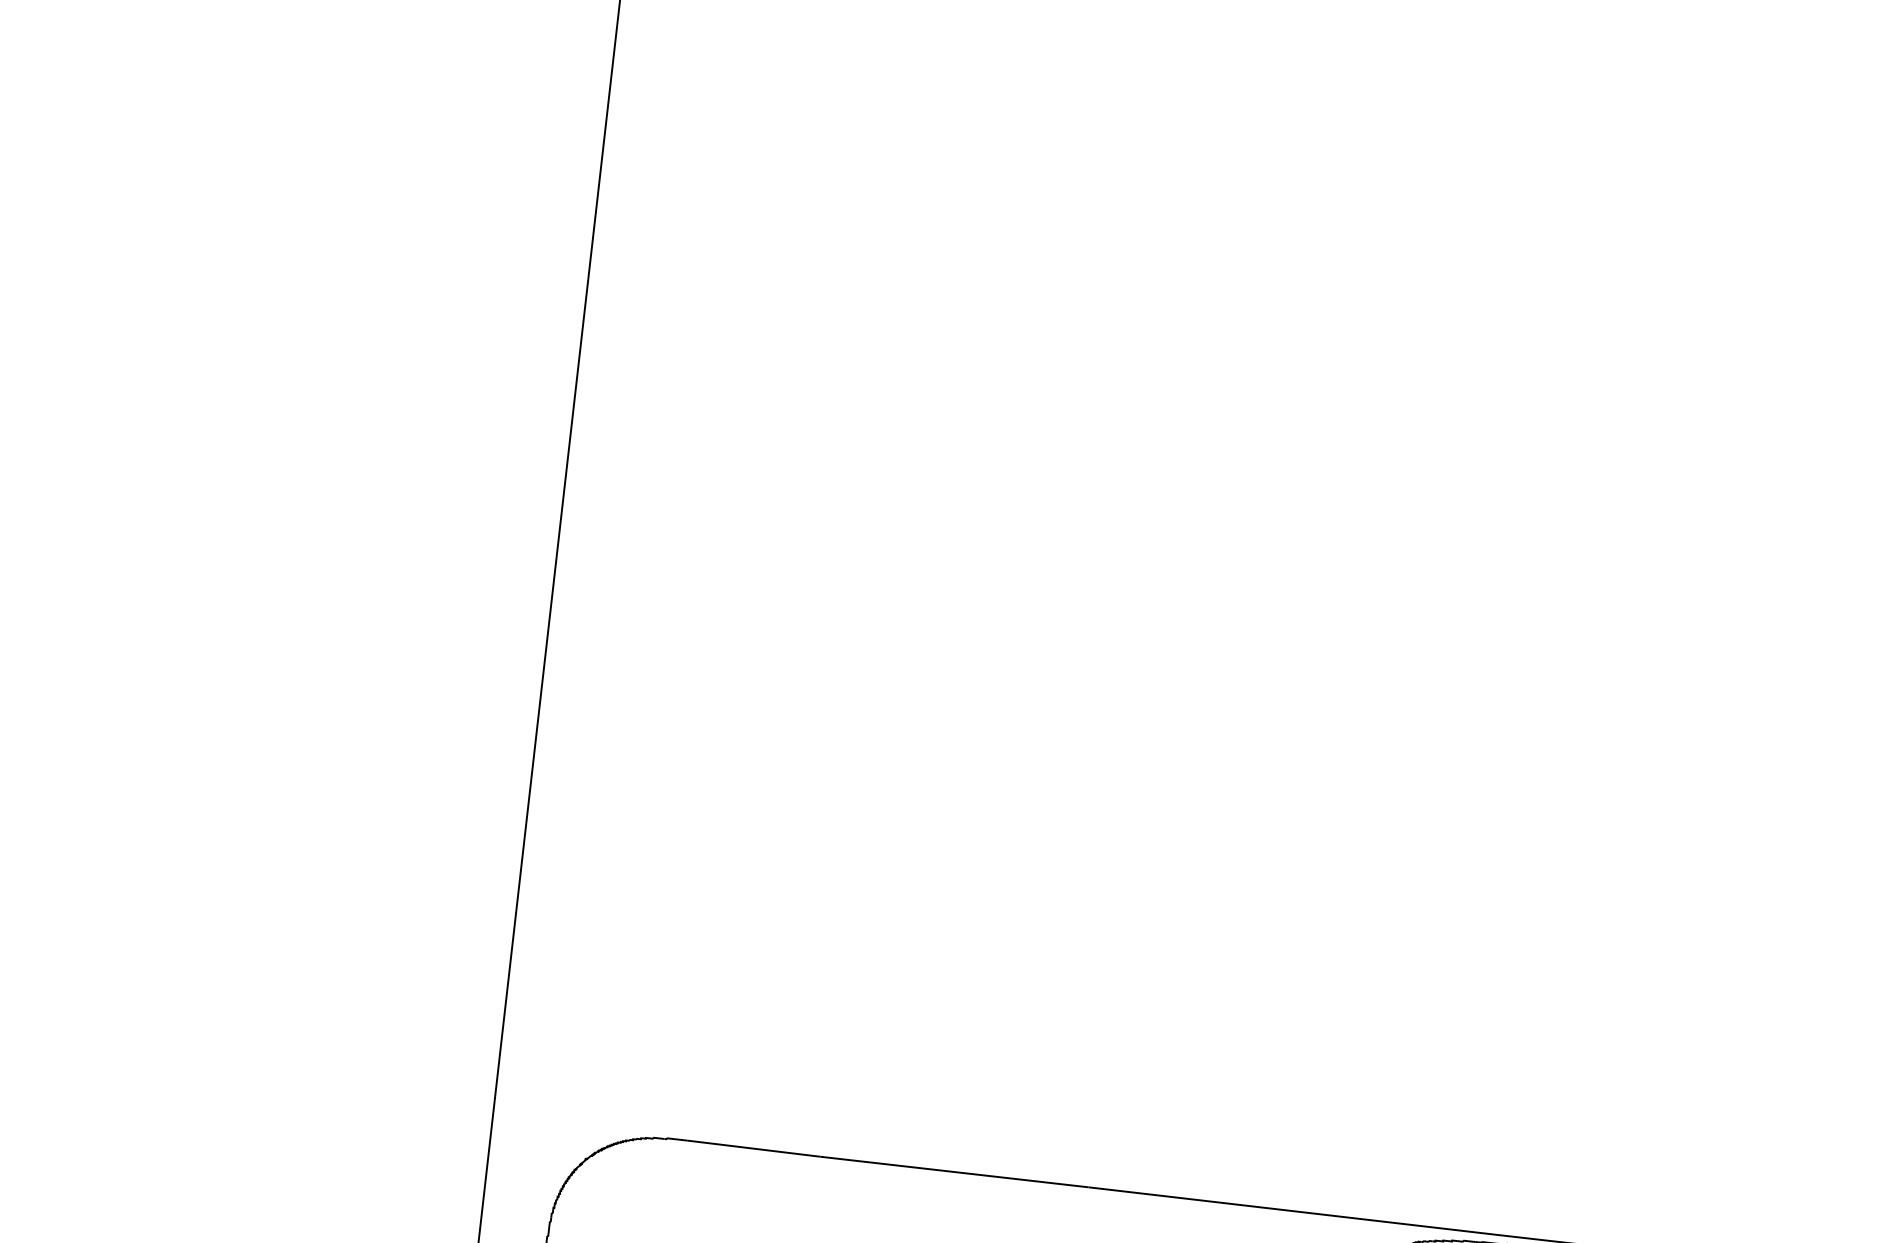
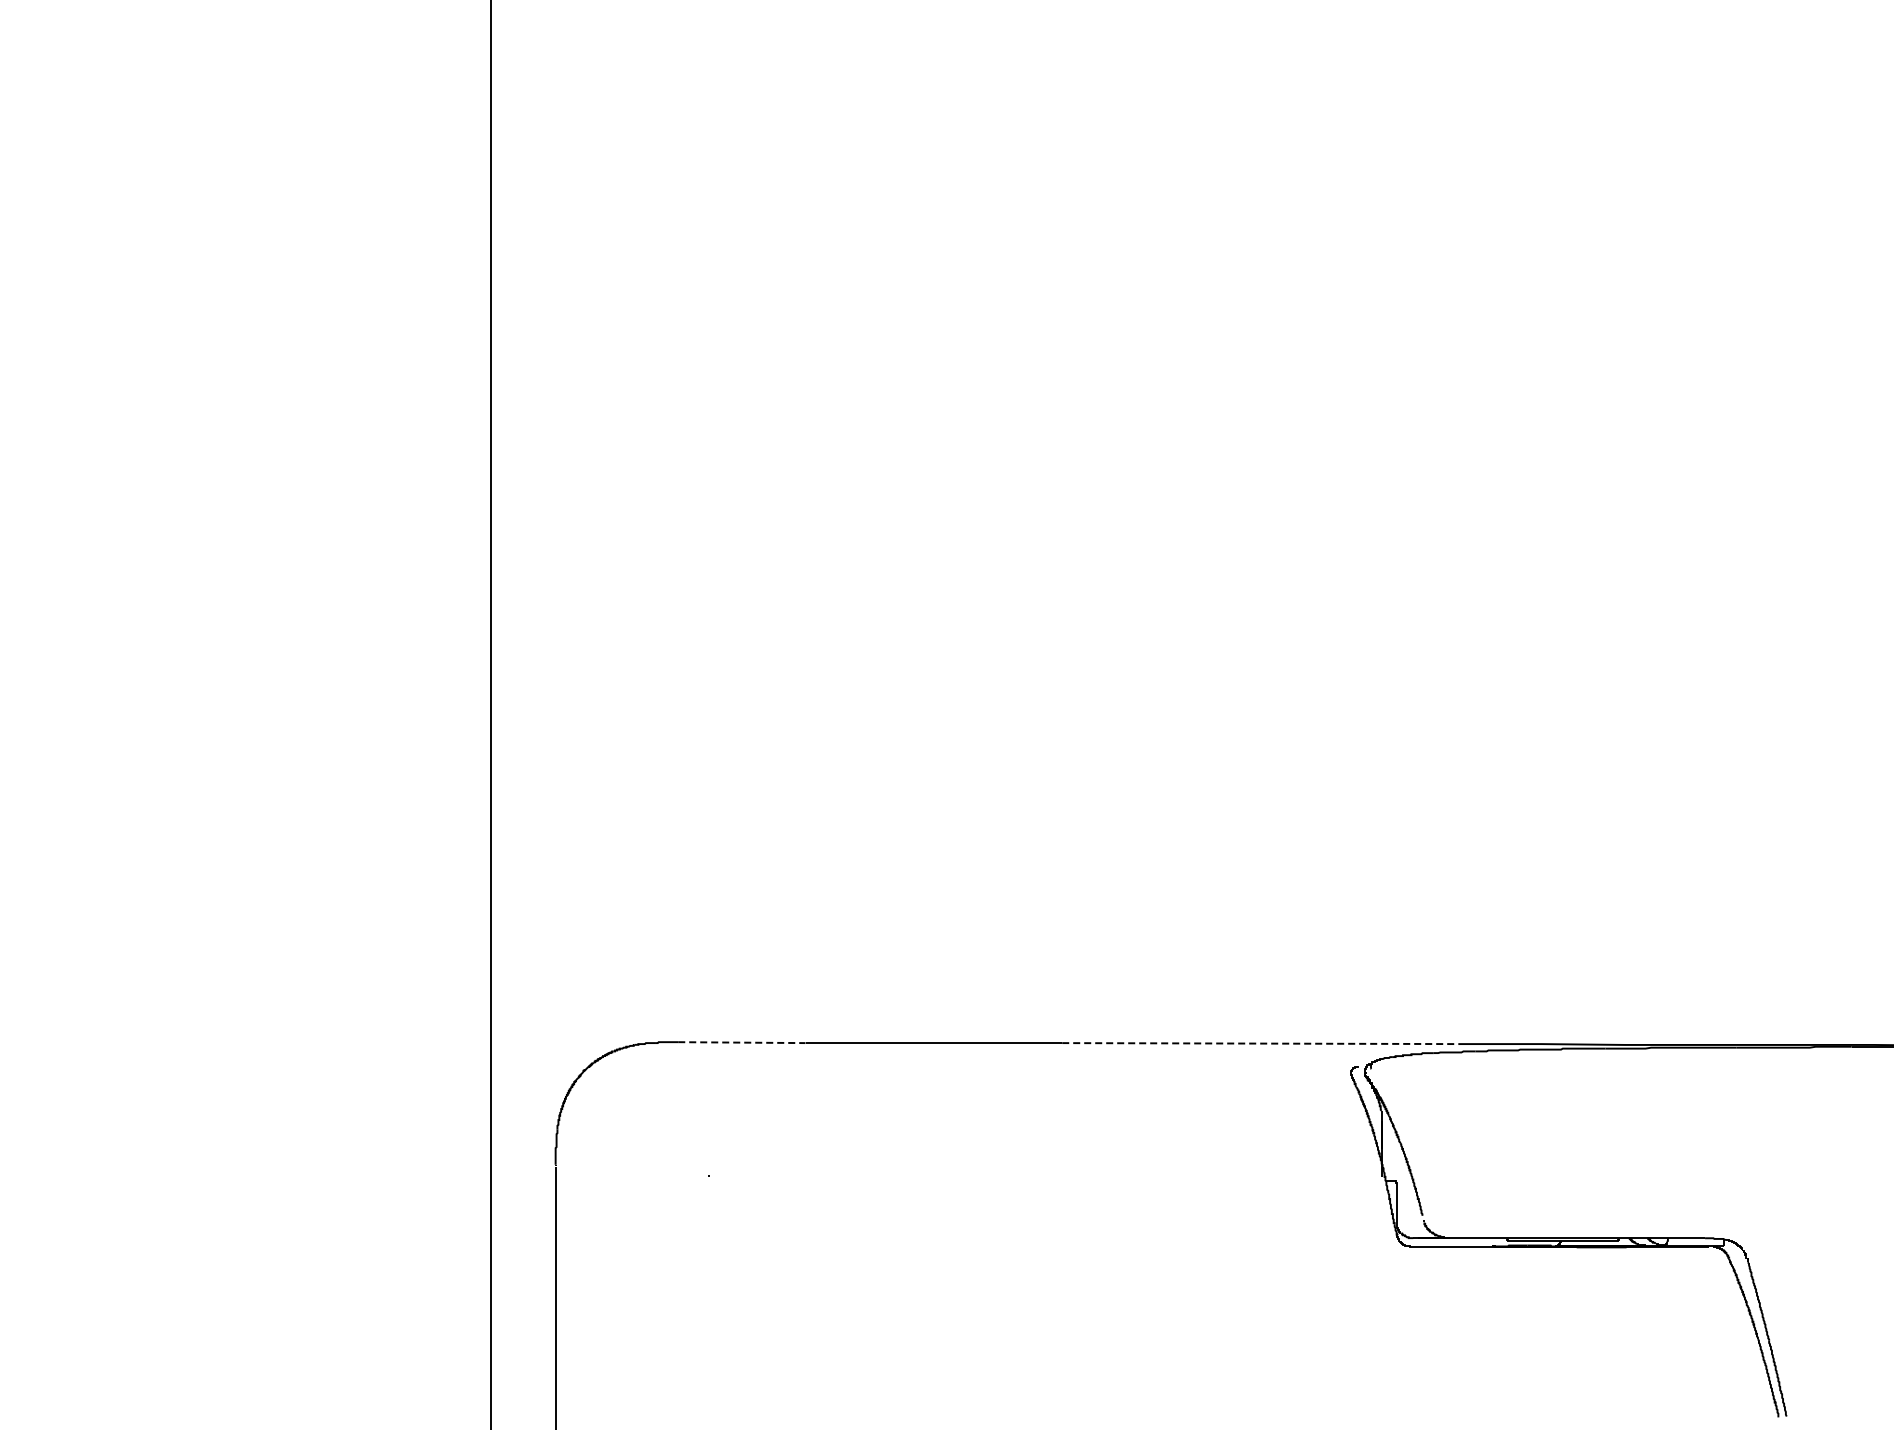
line: (753, 1148) -> (741, 1042), solid -> dashed
line: (1295, 1211) -> (1260, 1043), solid -> dashed

